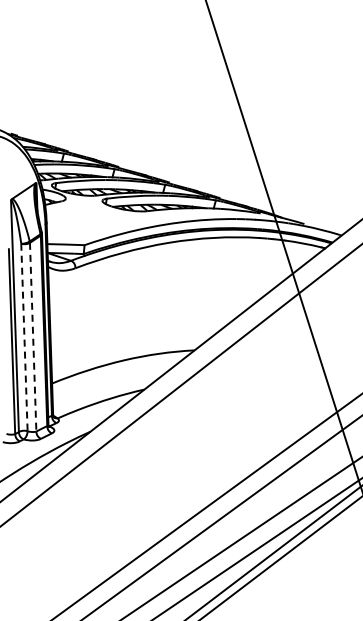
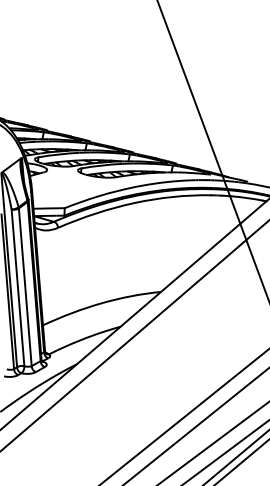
line: (24, 337) -> (18, 287), dashed -> solid
line: (33, 337) -> (25, 287), dashed -> solid

